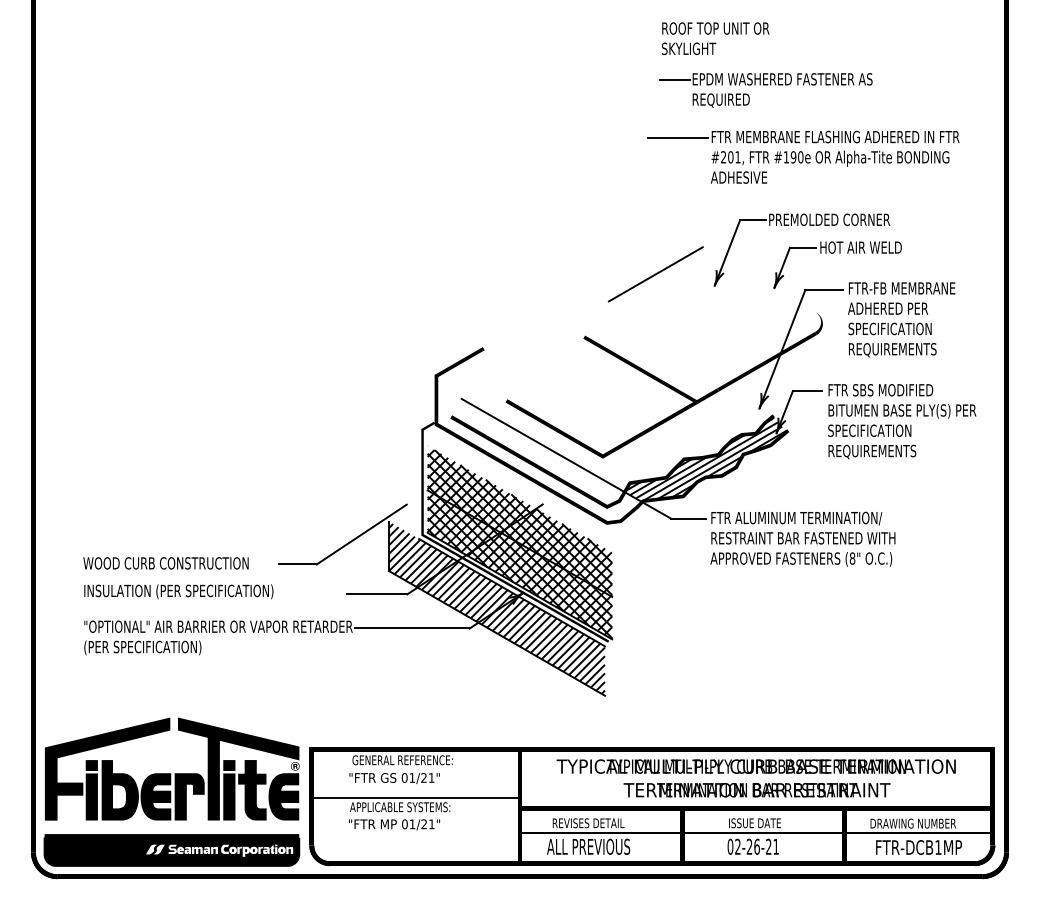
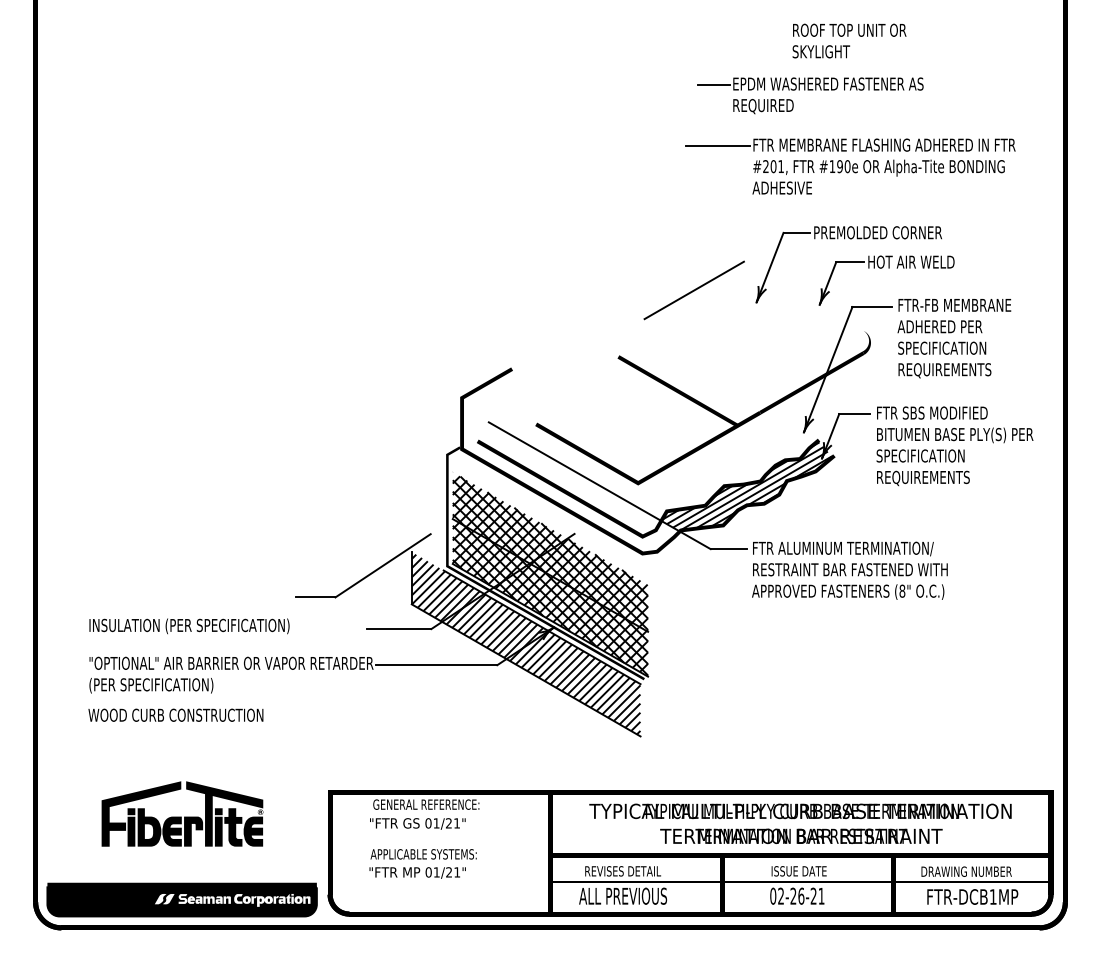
text: (715, 38) -> (849, 40), moved
text: (165, 562) -> (175, 714), moved
part: (172, 768) -> (182, 813), size x0.6
line: (416, 797) -> (440, 844), removed

